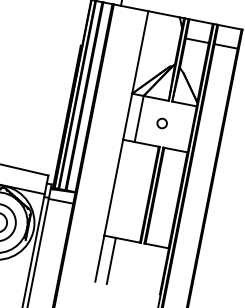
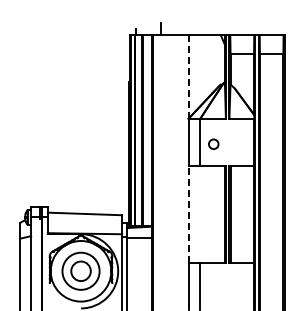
line: (140, 52) -> (188, 76), solid -> dashed
circle: (162, 122) -> (213, 143), moved
line: (113, 187) -> (188, 214), solid -> dashed

